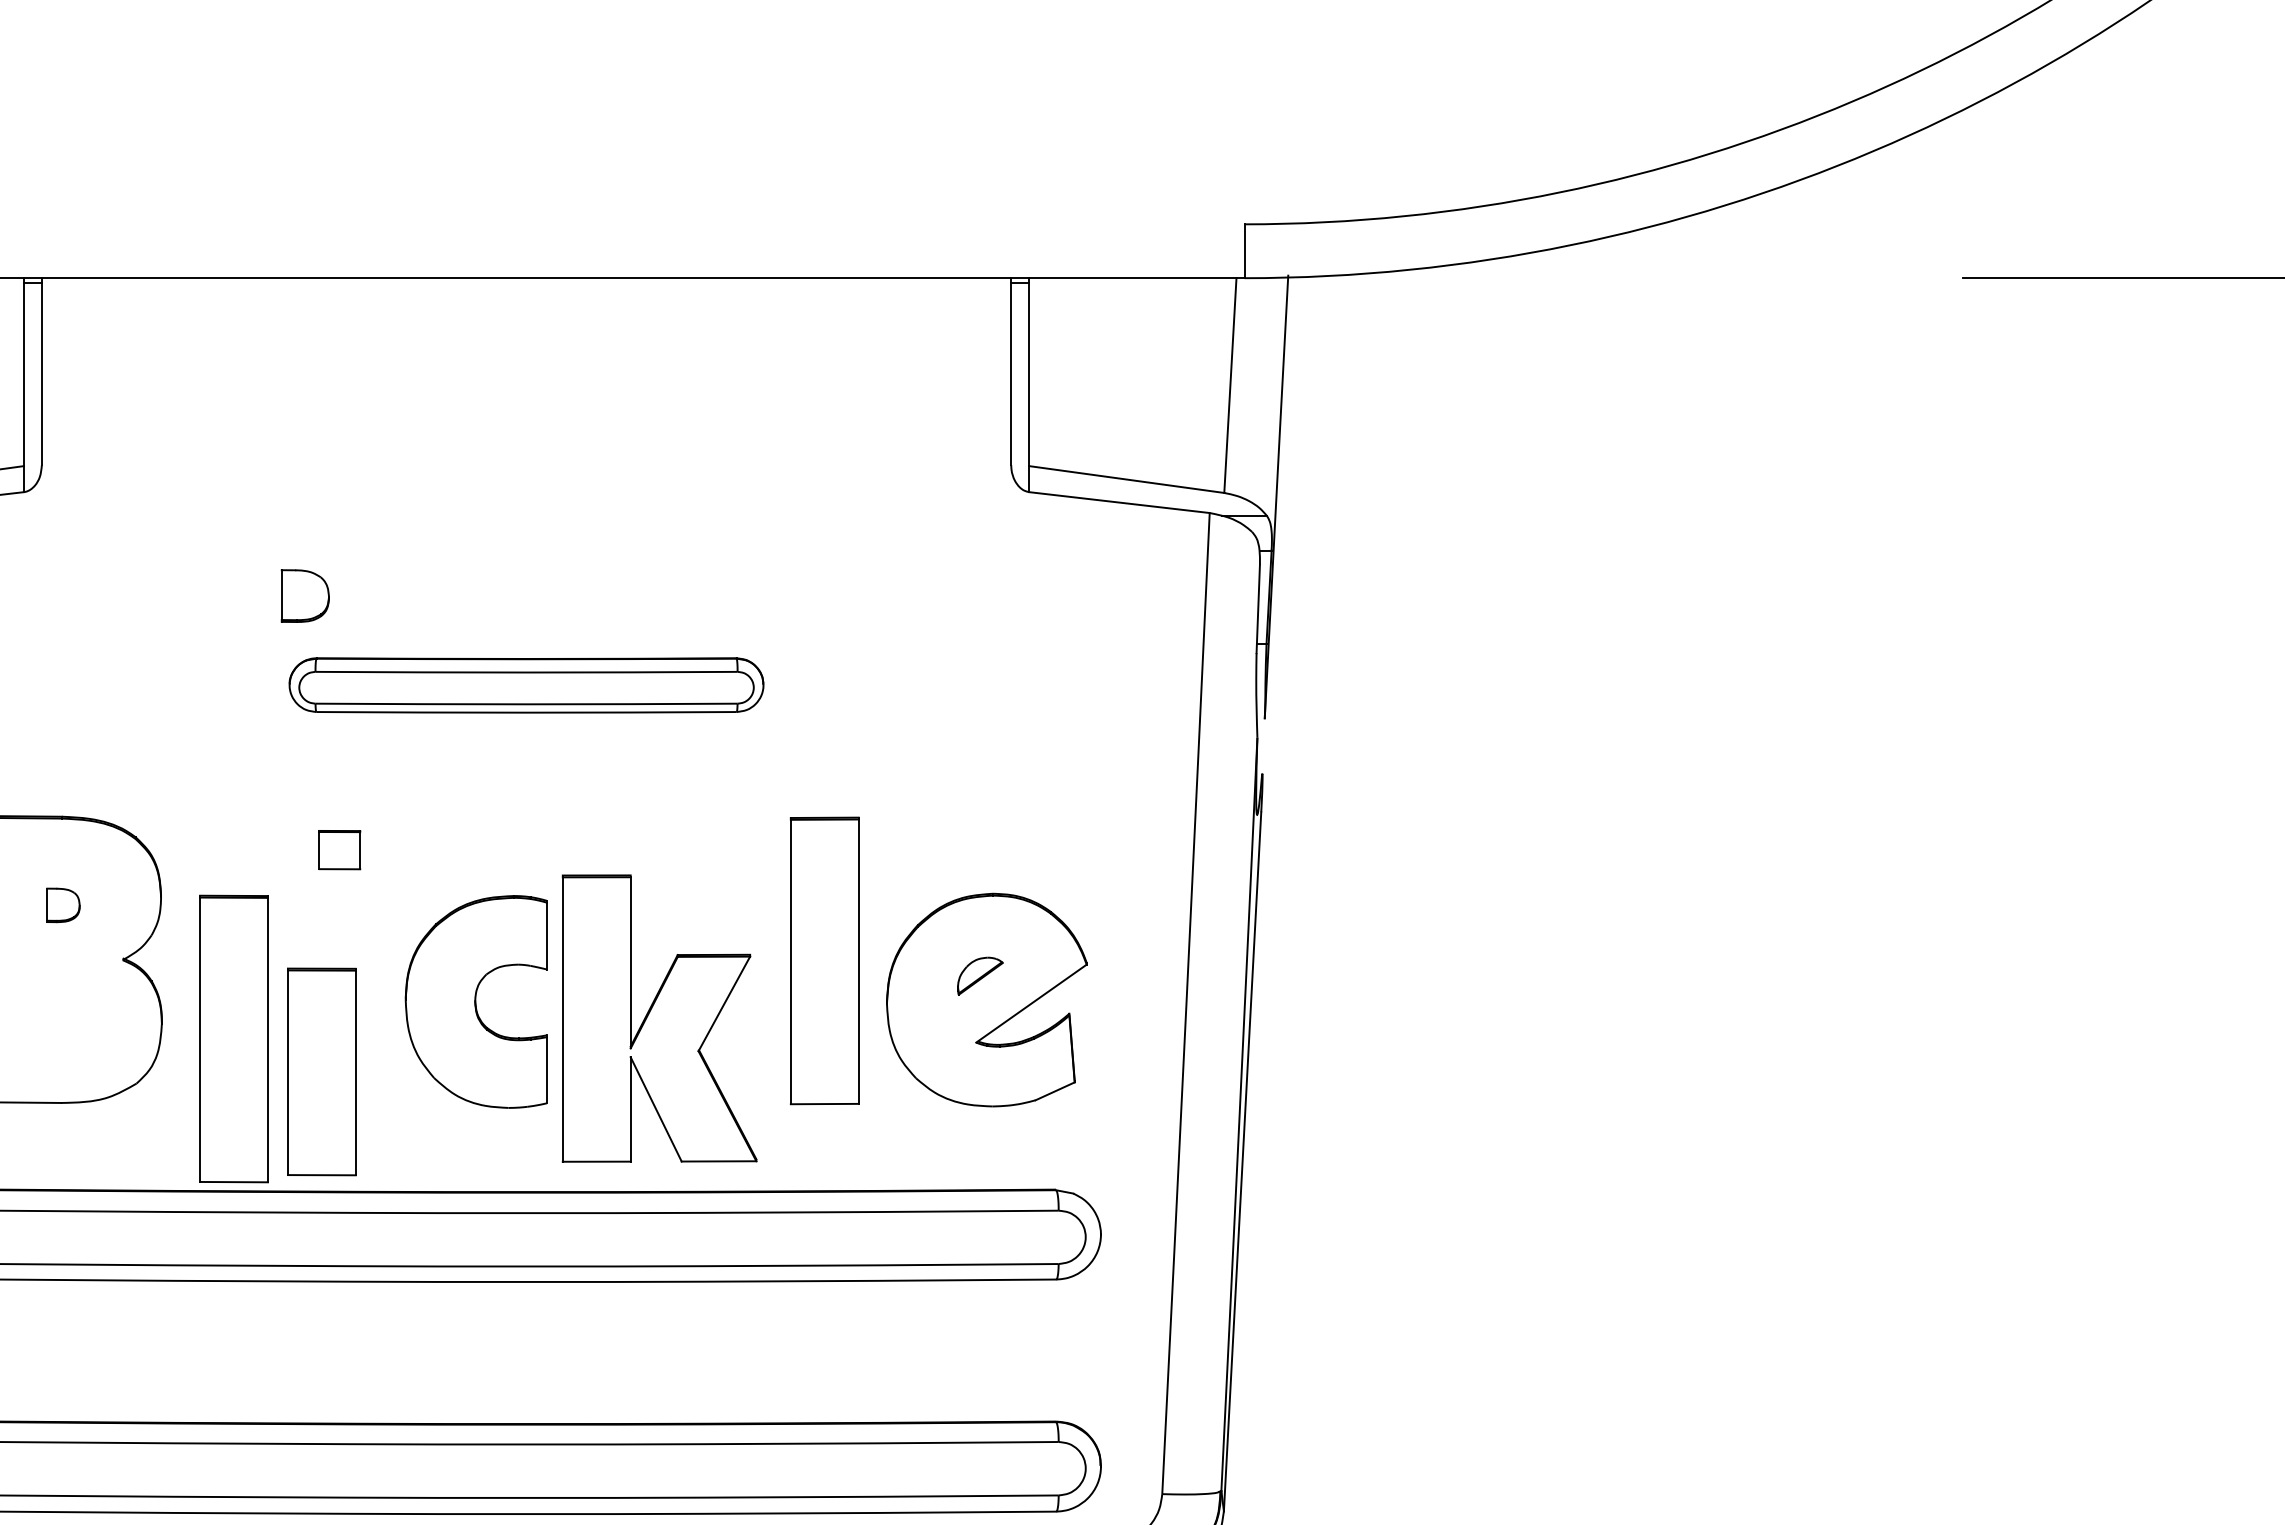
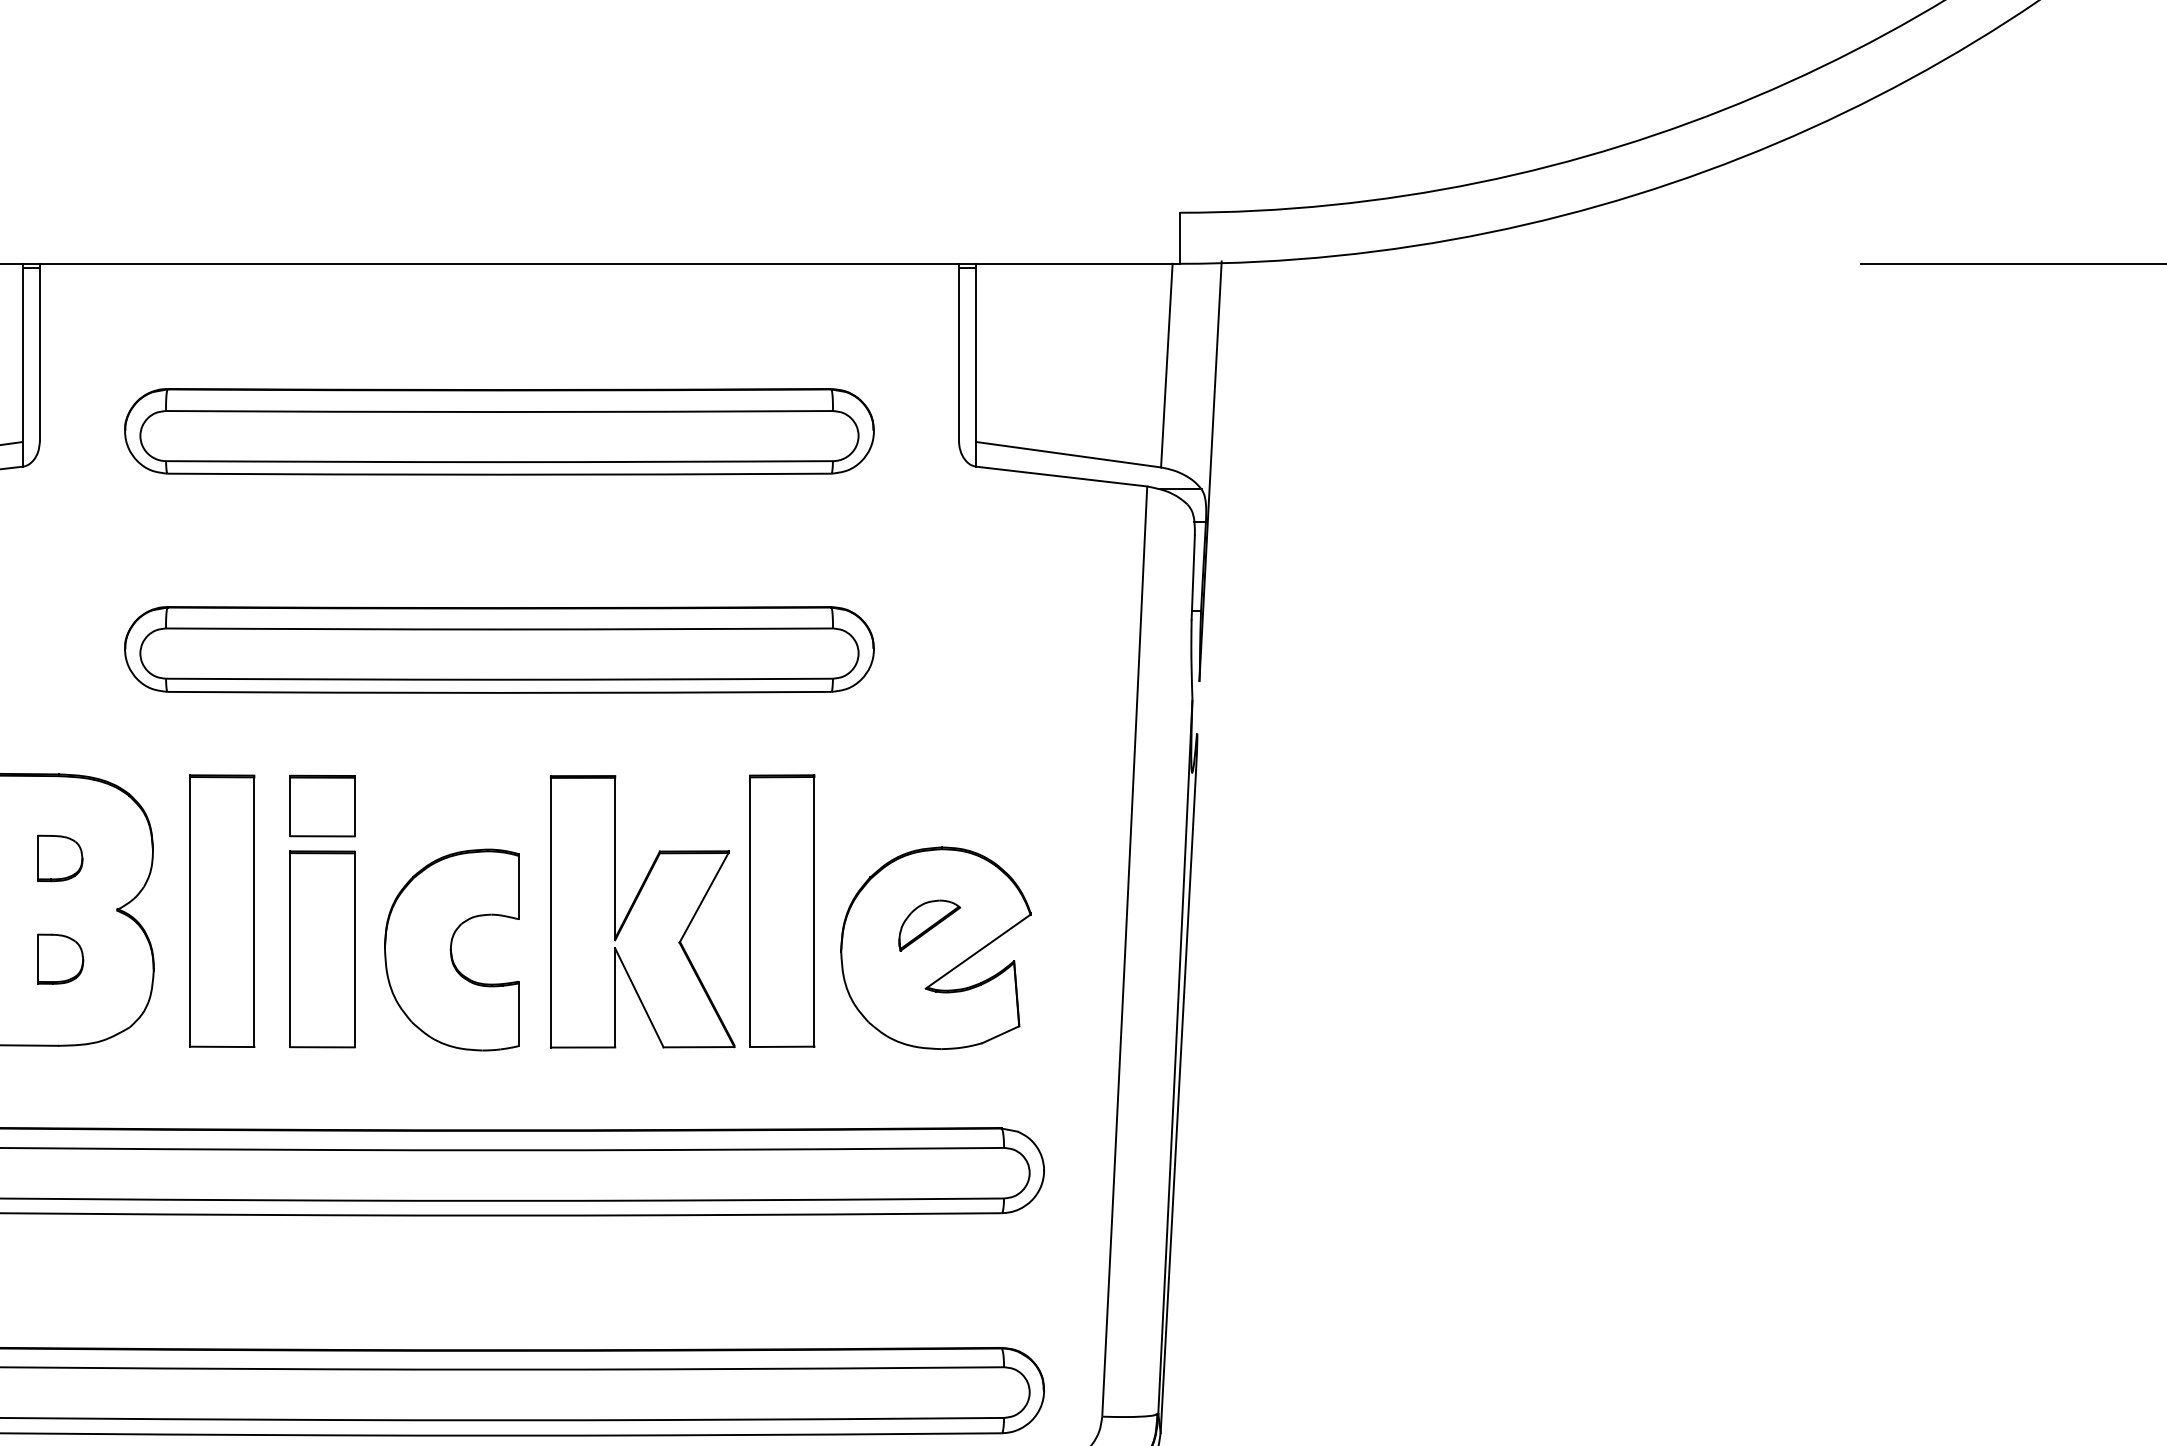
part: (526, 455) -> (499, 431), added
part: (305, 595) -> (60, 958), moved
part: (526, 684) -> (499, 649), size x1.67
part: (339, 849) -> (322, 805), size x1.67
part: (63, 905) -> (60, 858), size x1.43
part: (980, 976) -> (929, 925), size x1.43
part: (659, 1018) -> (642, 911), moved
part: (234, 1038) -> (222, 910), moved
part: (321, 1072) -> (322, 949), moved

